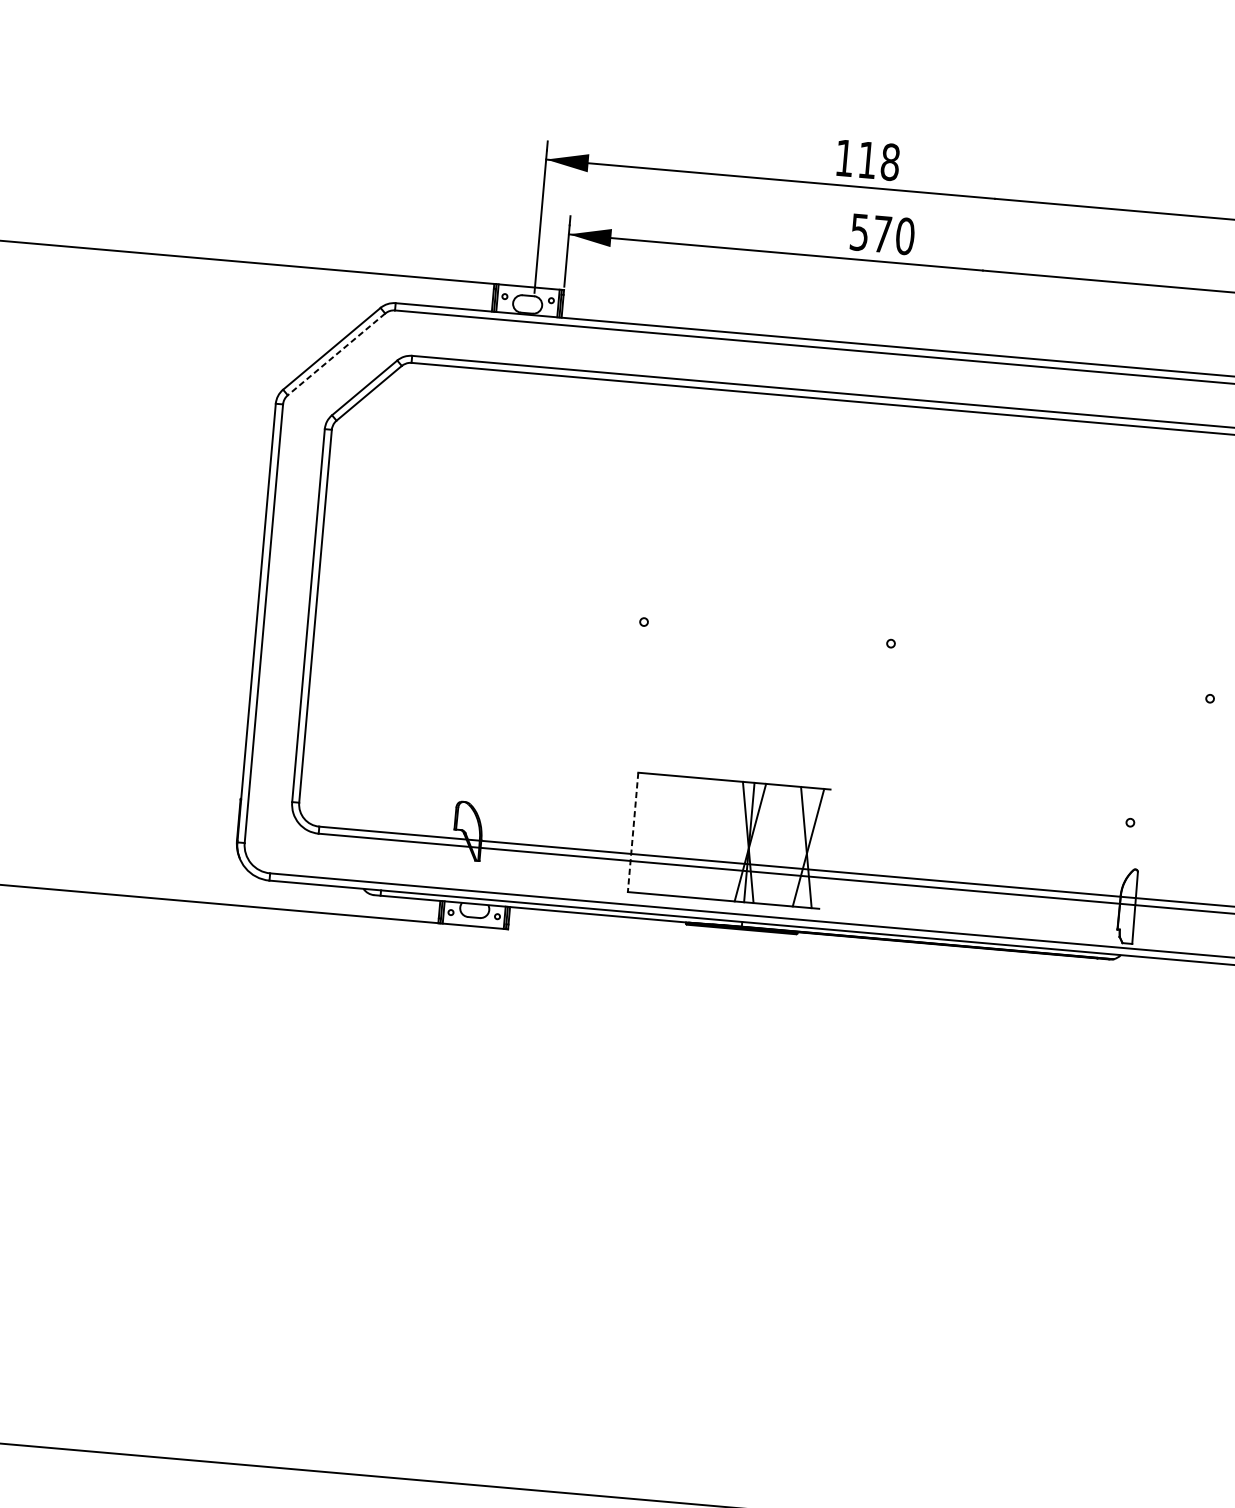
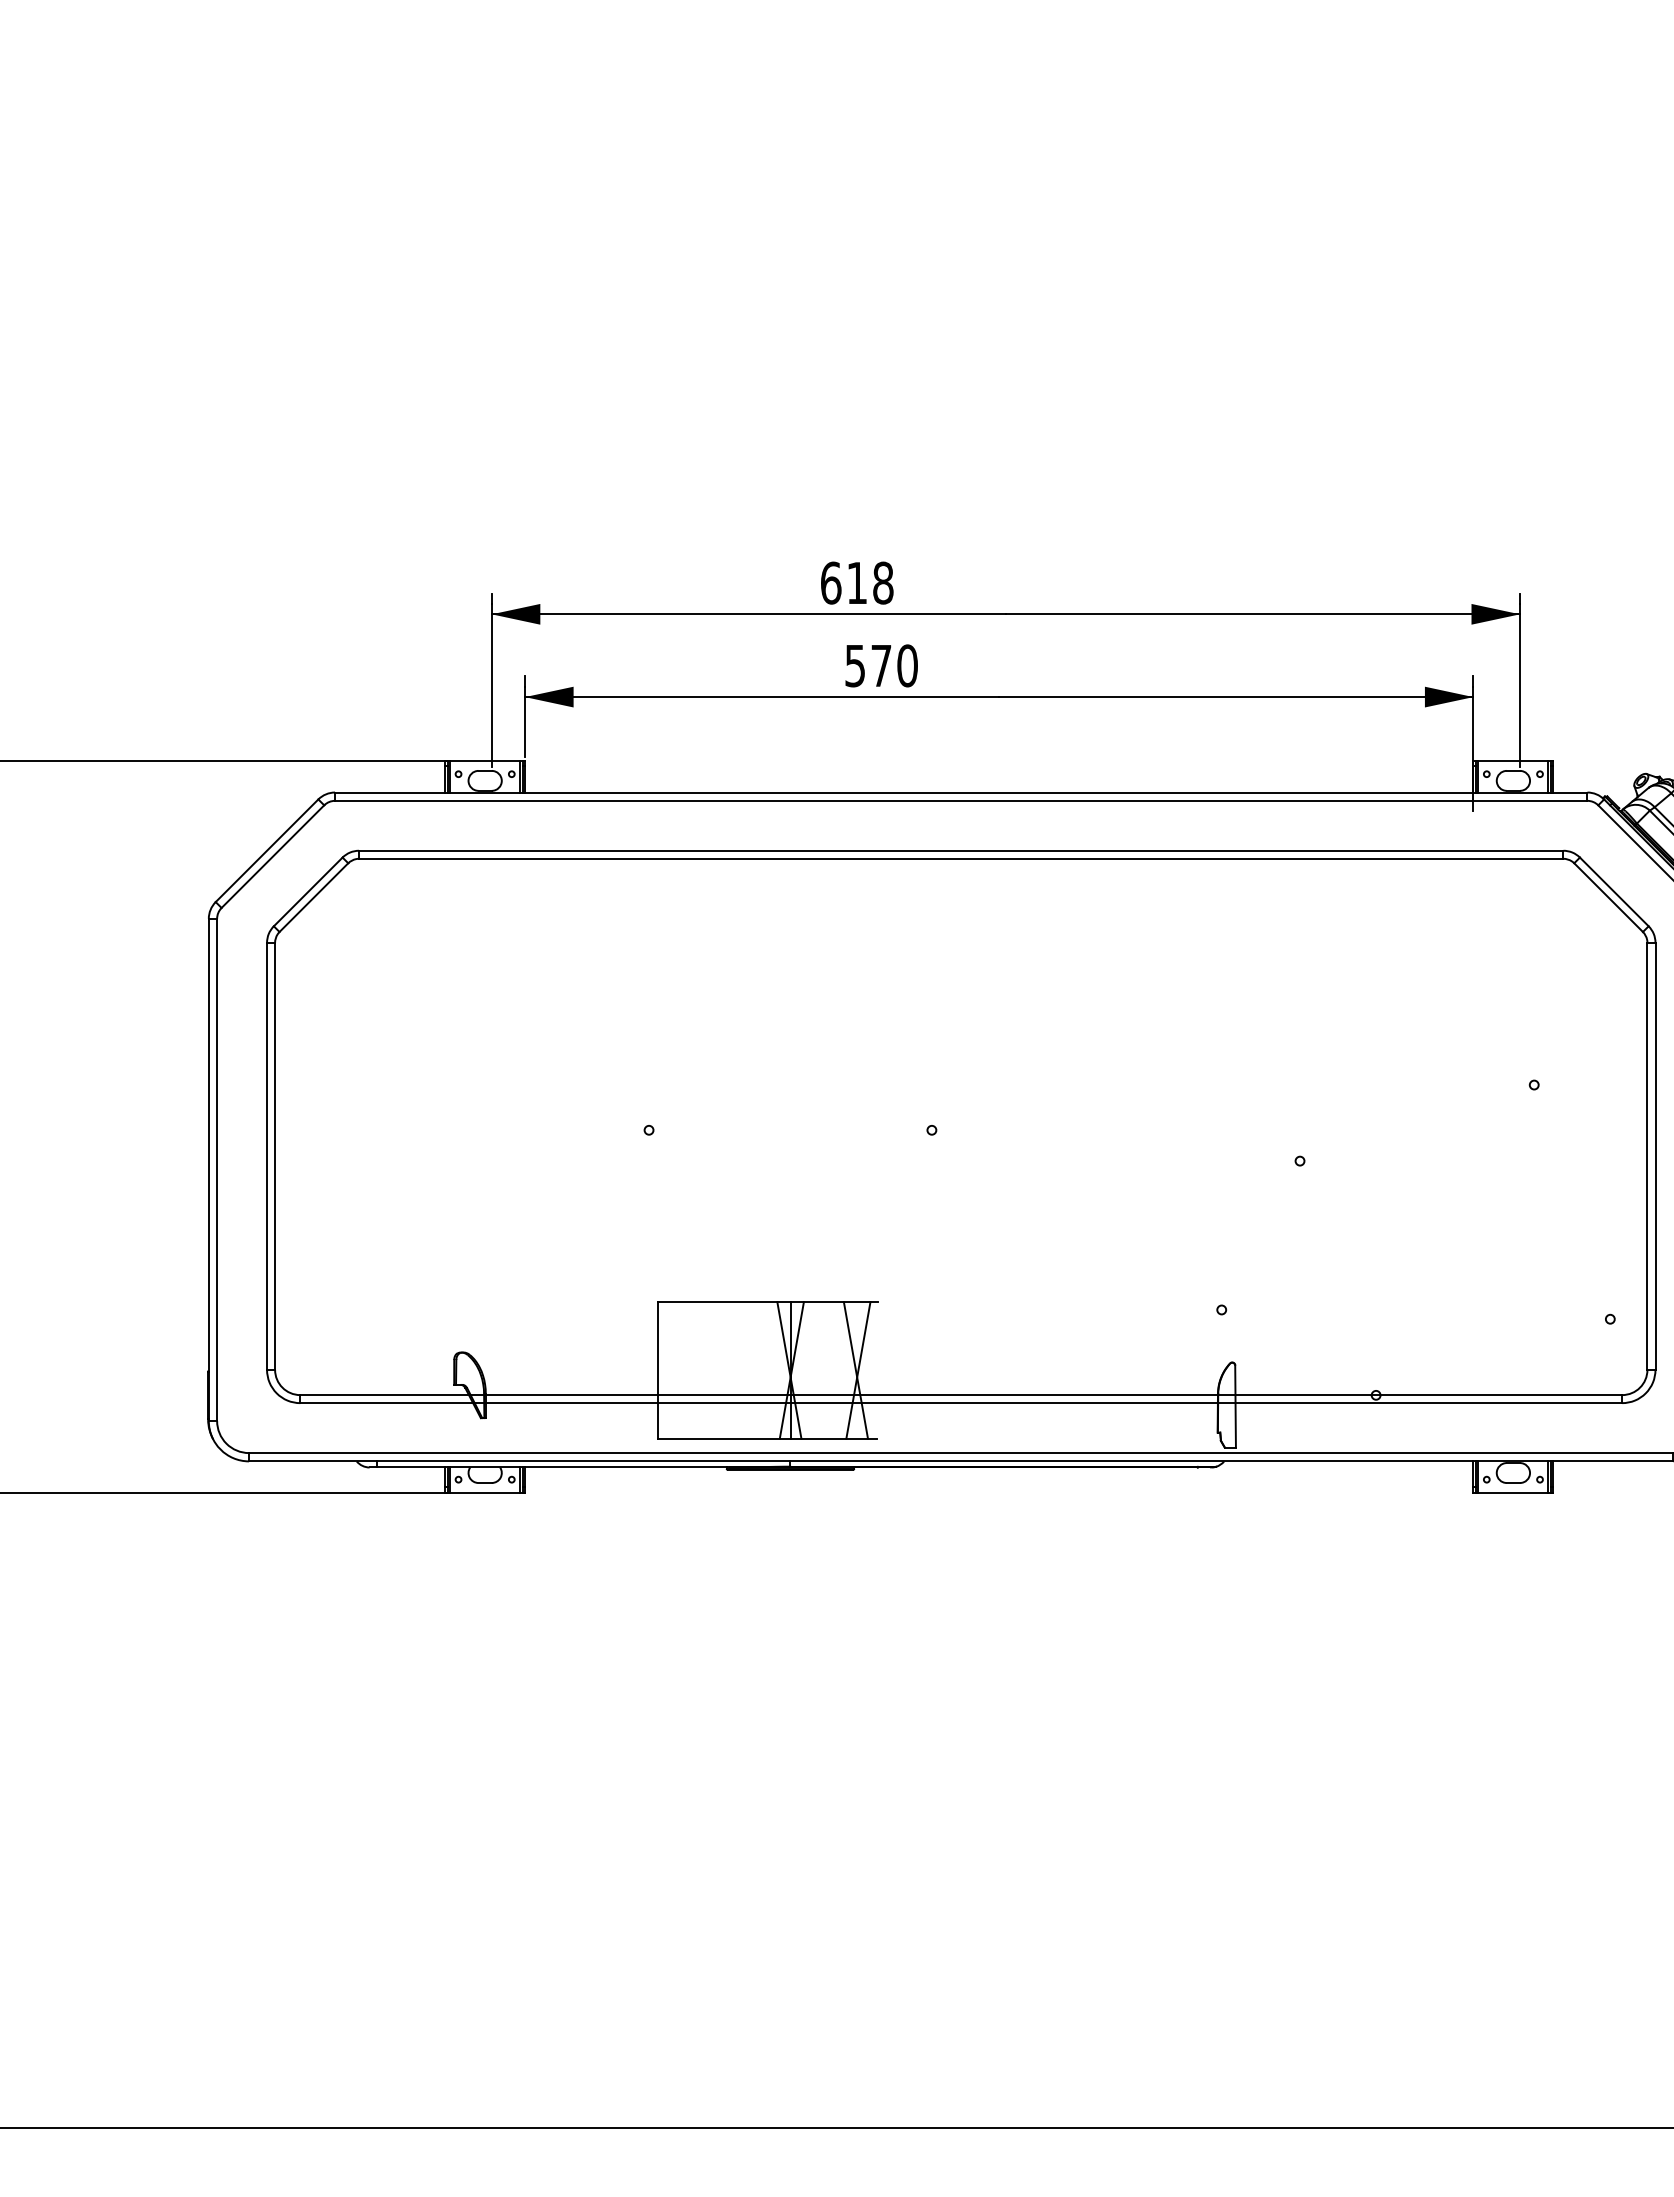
text: (845, 157) -> (831, 582), 118 -> 618
line: (336, 354) -> (272, 856), dashed -> solid
line: (633, 832) -> (657, 1370), dashed -> solid

